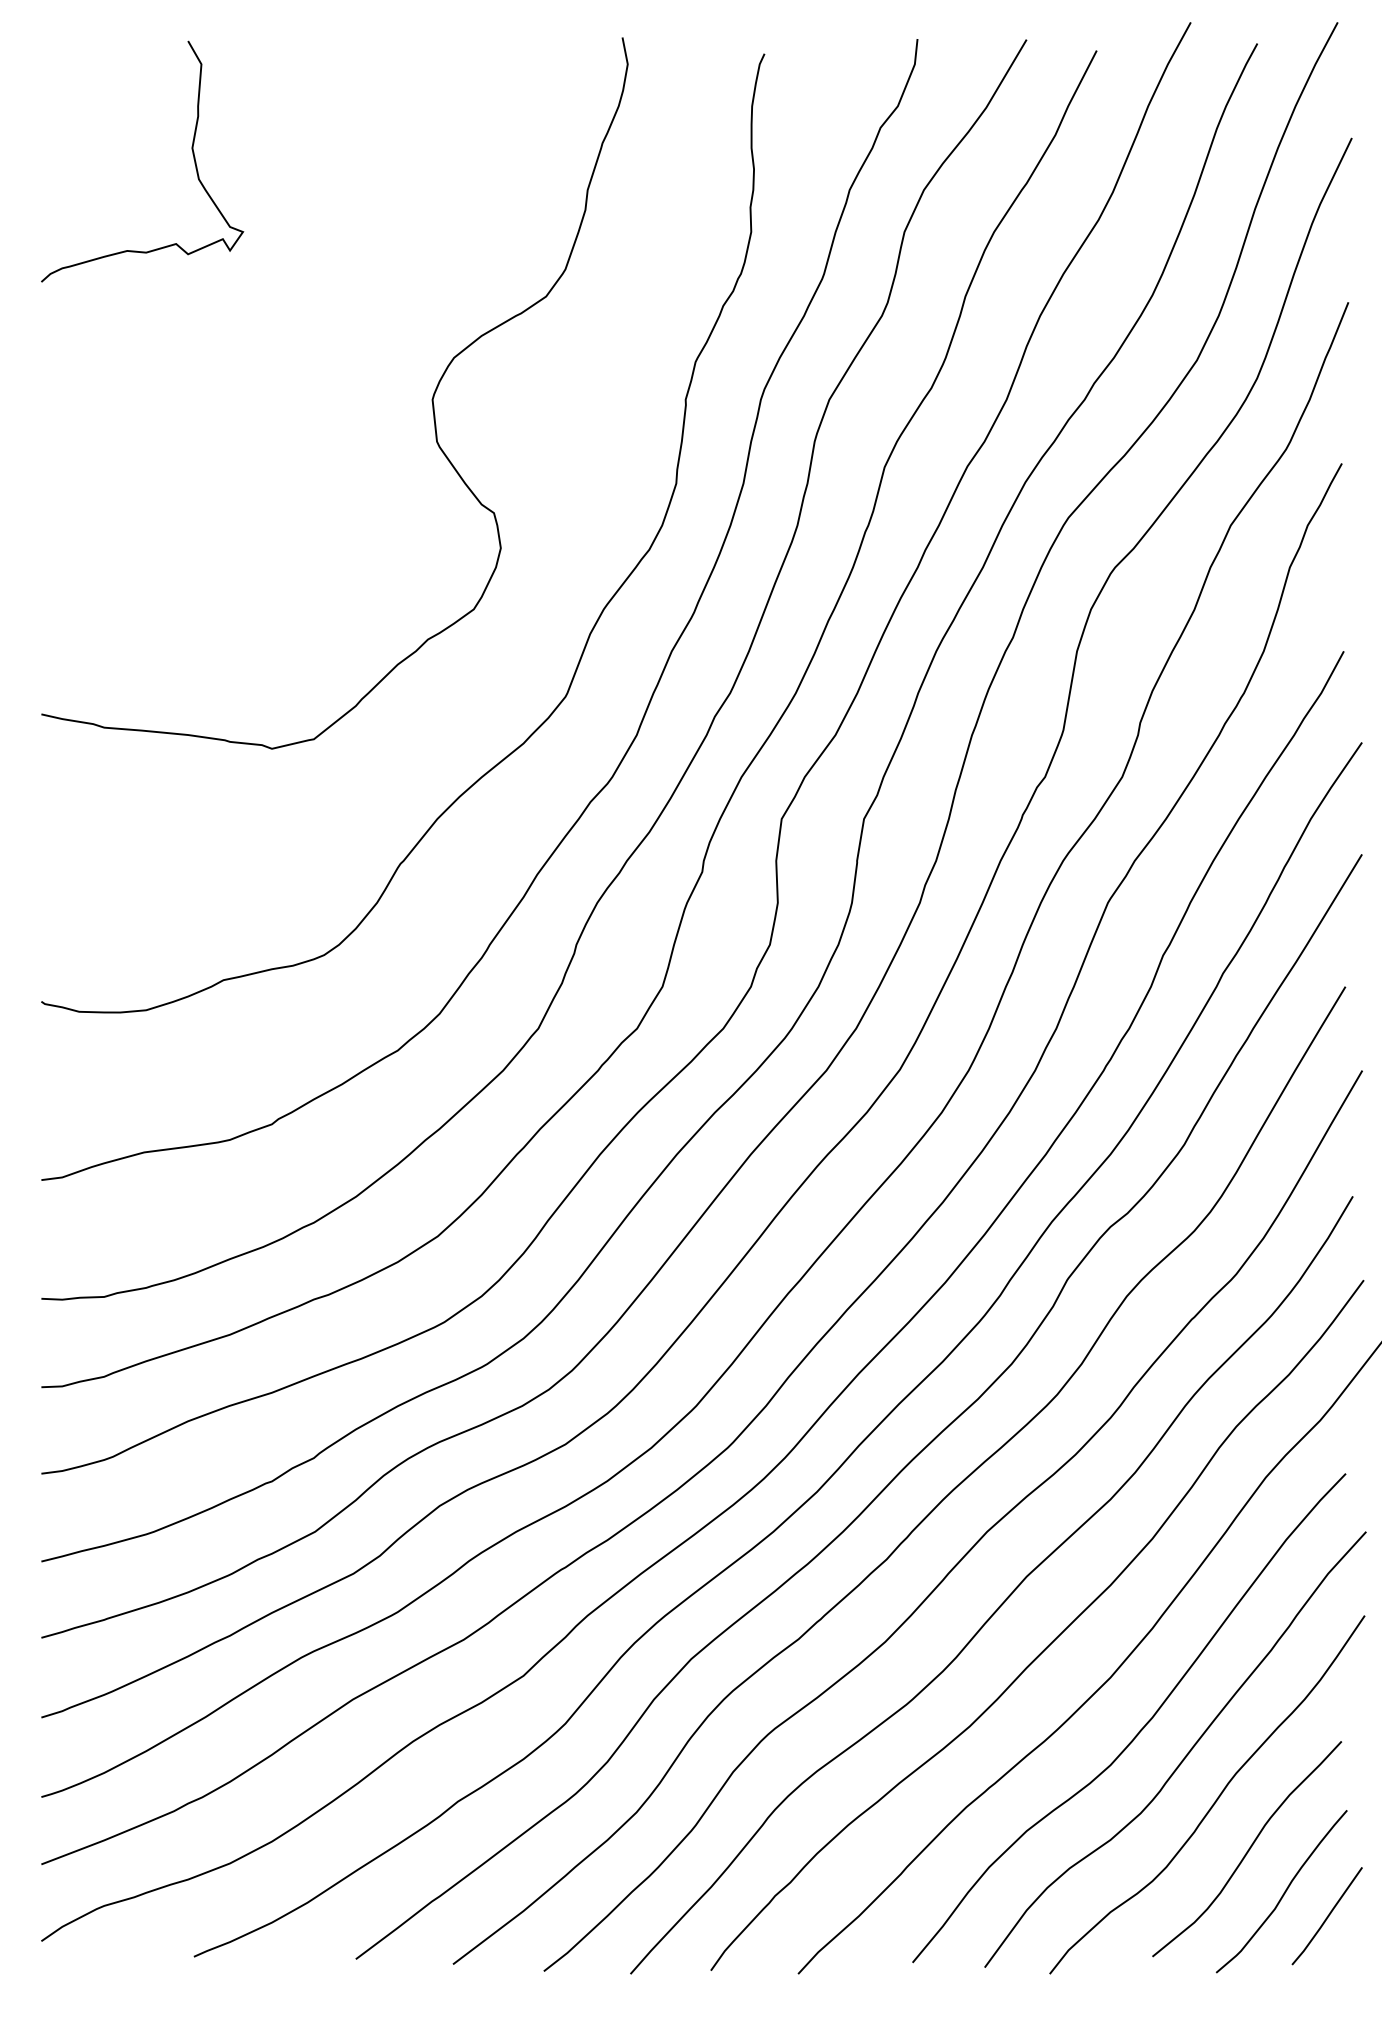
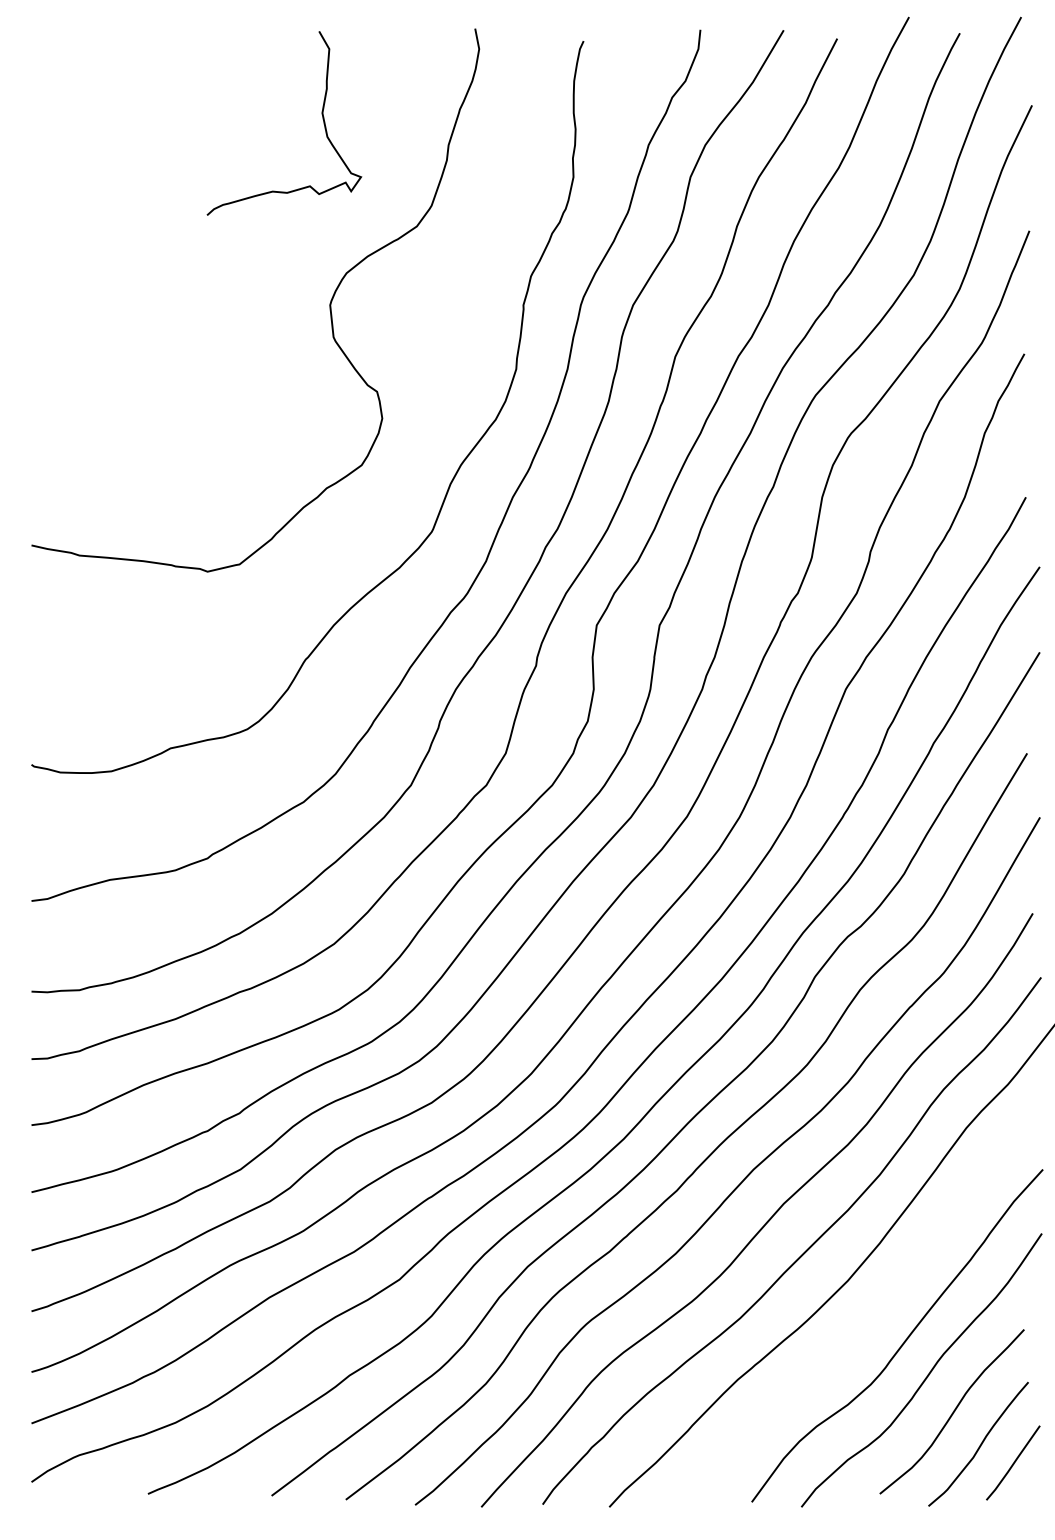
curve: (191, 149) -> (321, 114), moved
curve: (1140, 1729) -> (870, 1320), removed

